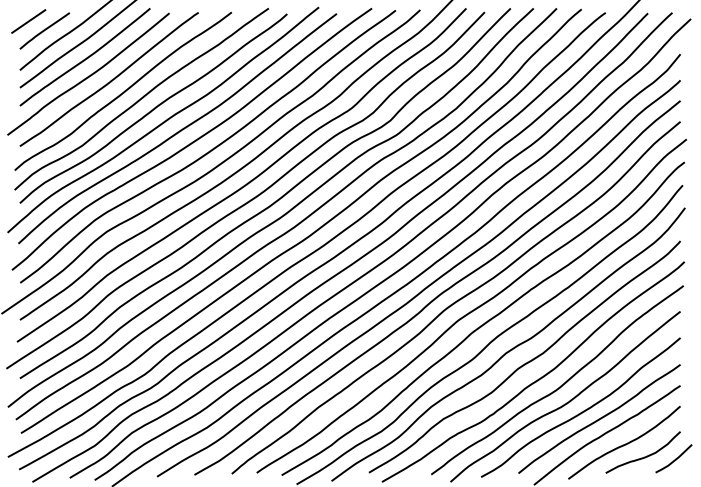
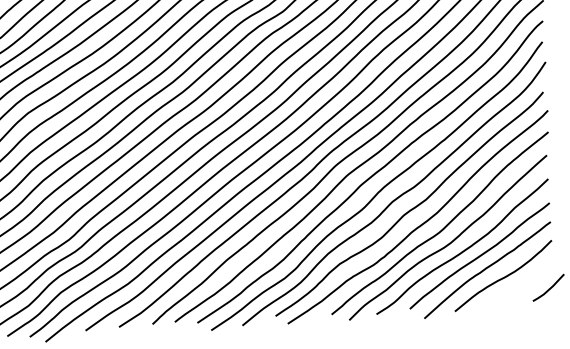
curve: (644, 456) -> (522, 287), removed

